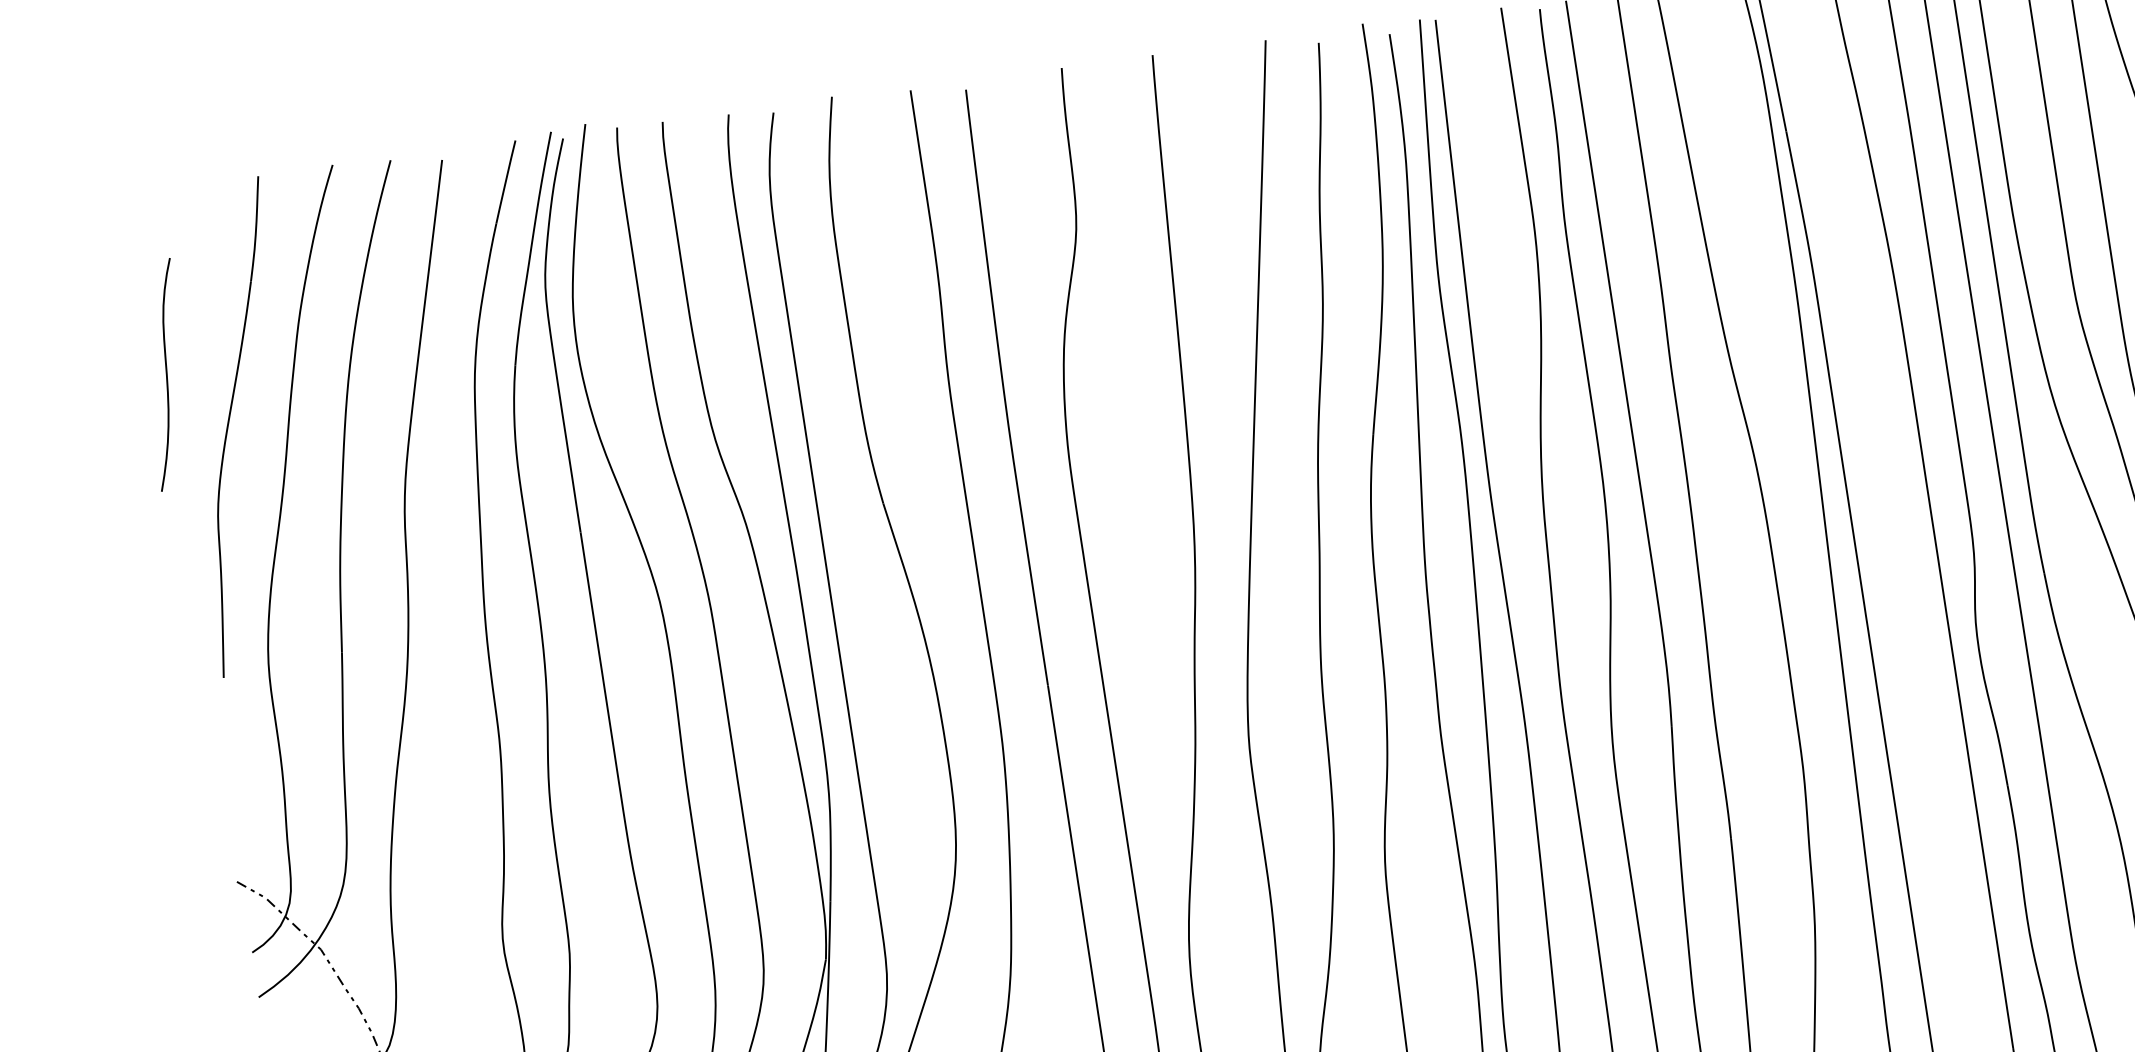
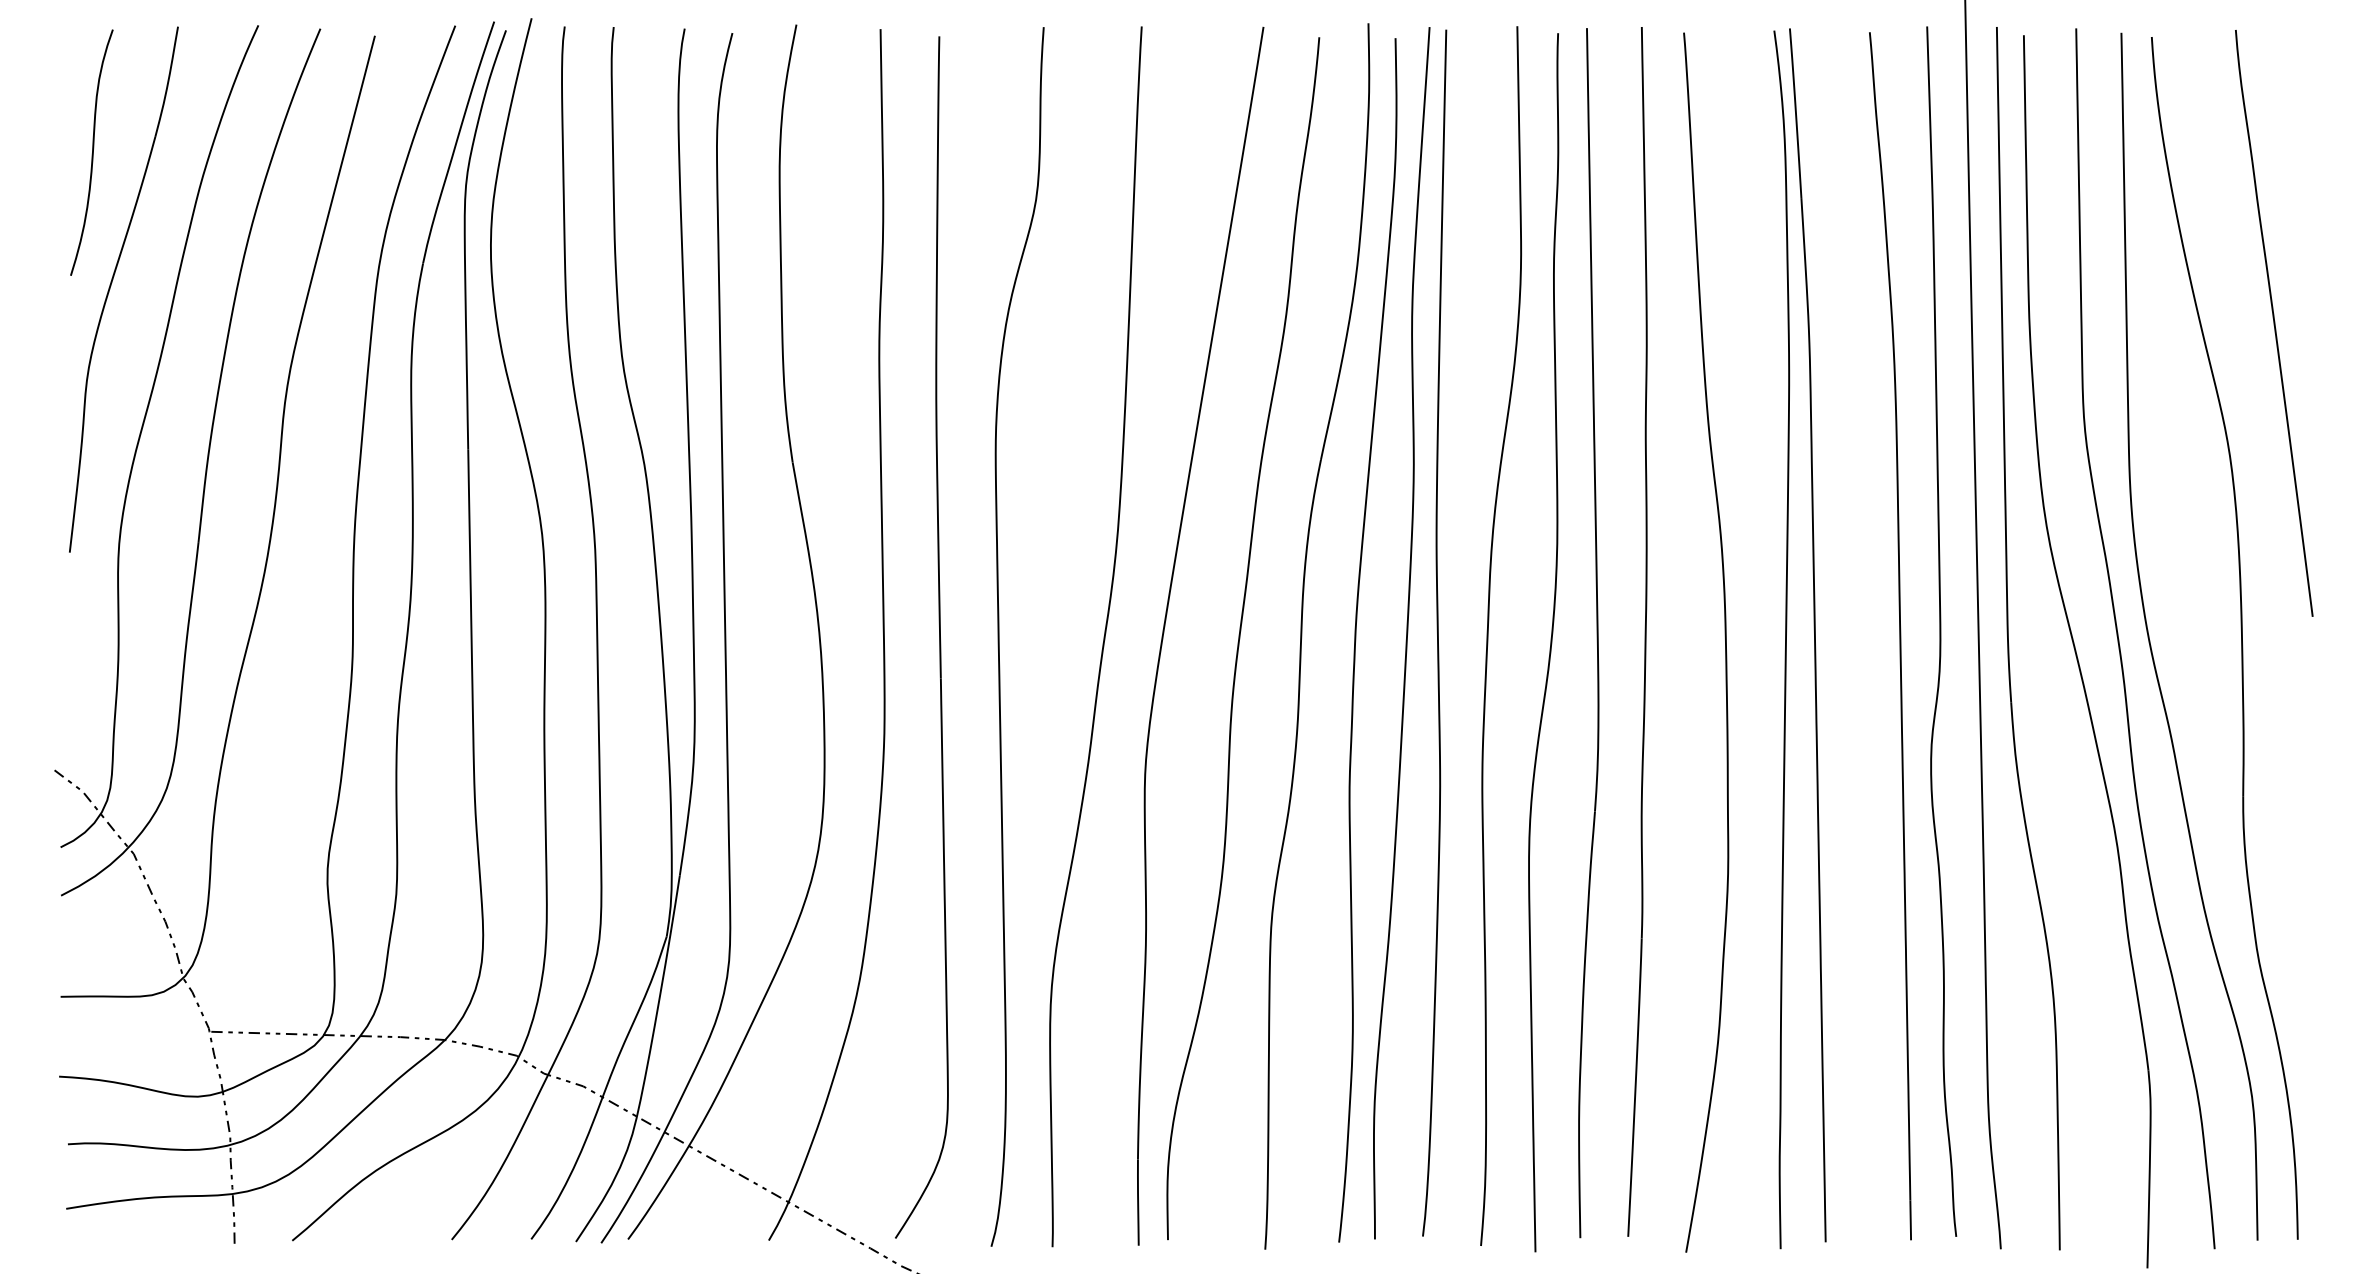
curve: (166, 374) -> (92, 152), moved

